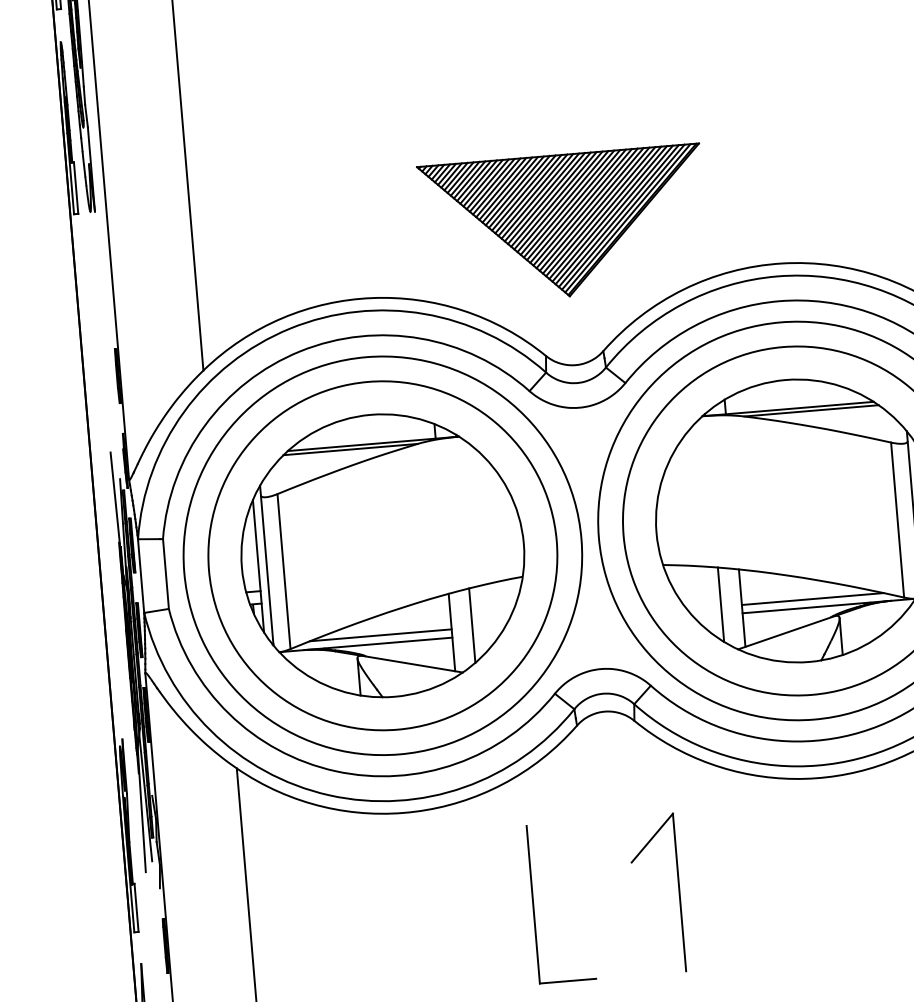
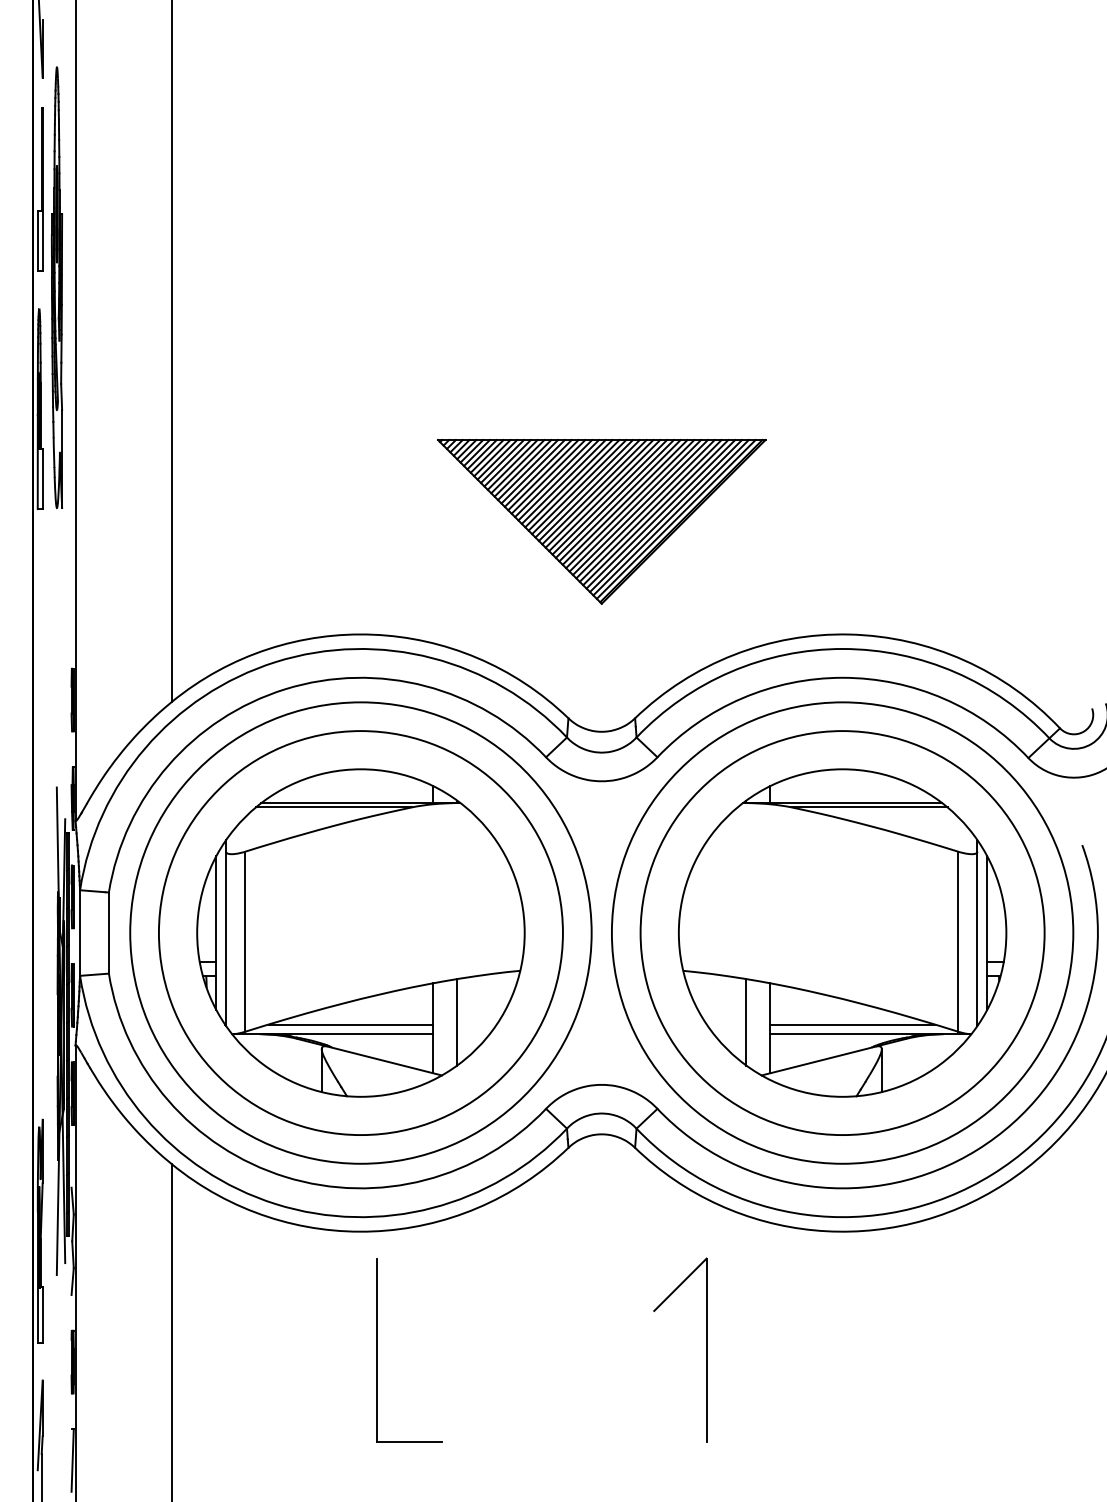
part: (563, 225) -> (601, 521), moved
part: (679, 891) -> (706, 1349), moved
part: (534, 904) -> (377, 1350), moved

